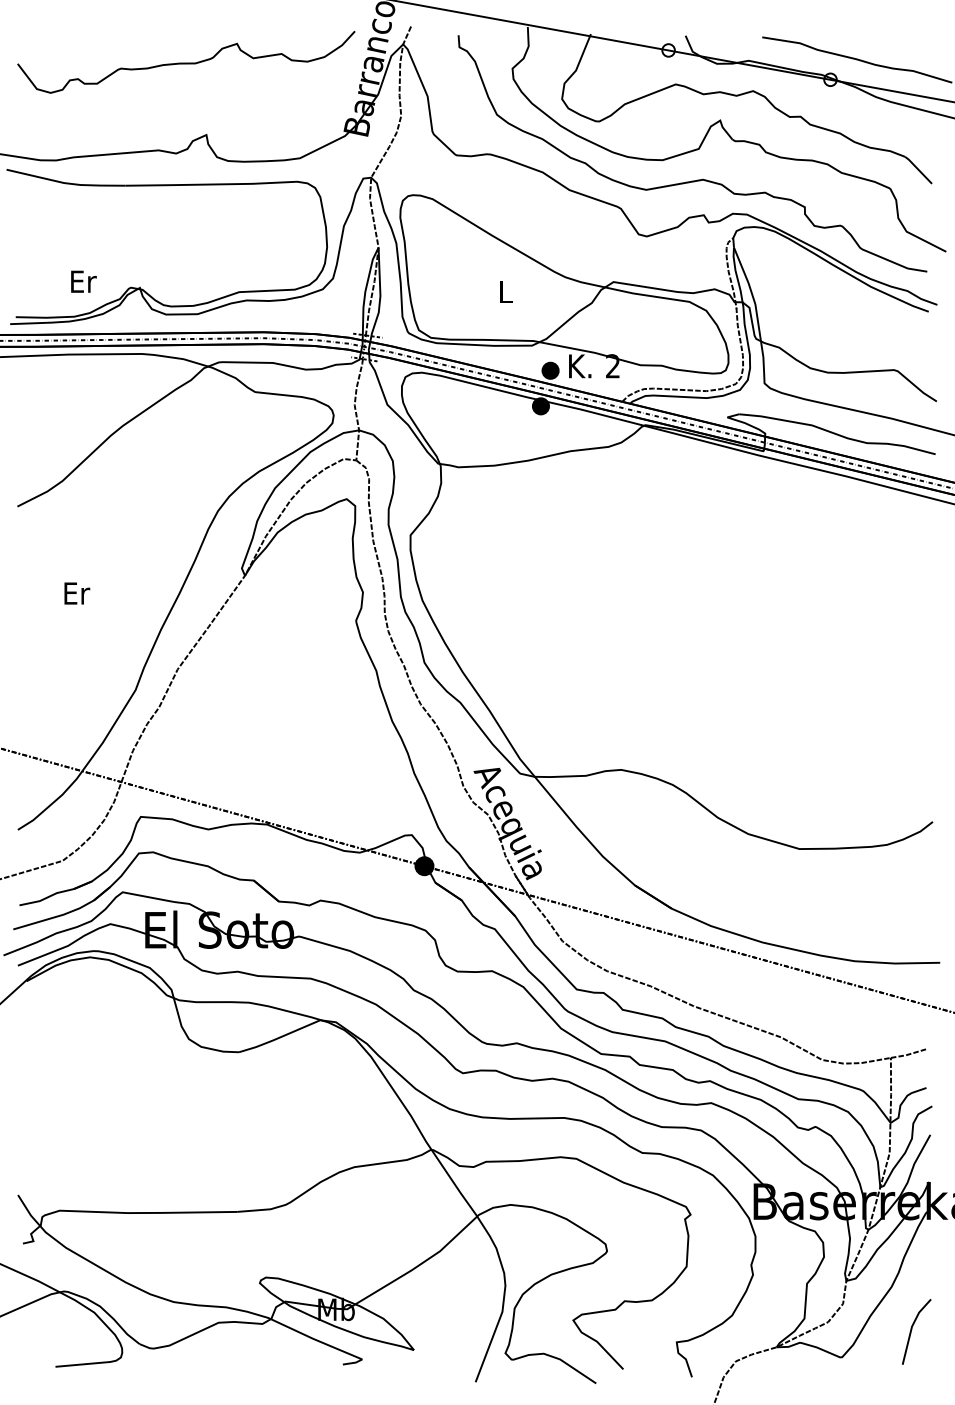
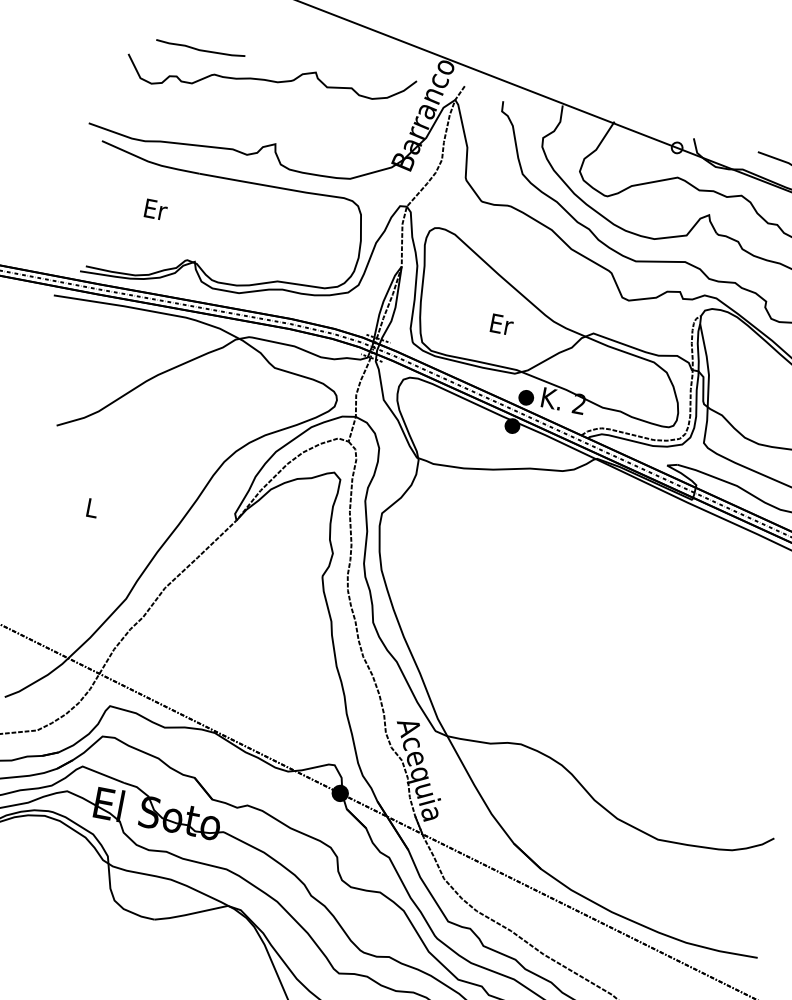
curve: (99, 42) -> (200, 49), added
text: (83, 281) -> (155, 209), moved
text: (506, 292) -> (501, 324), L -> Er
text: (77, 593) -> (93, 508), Er -> L

